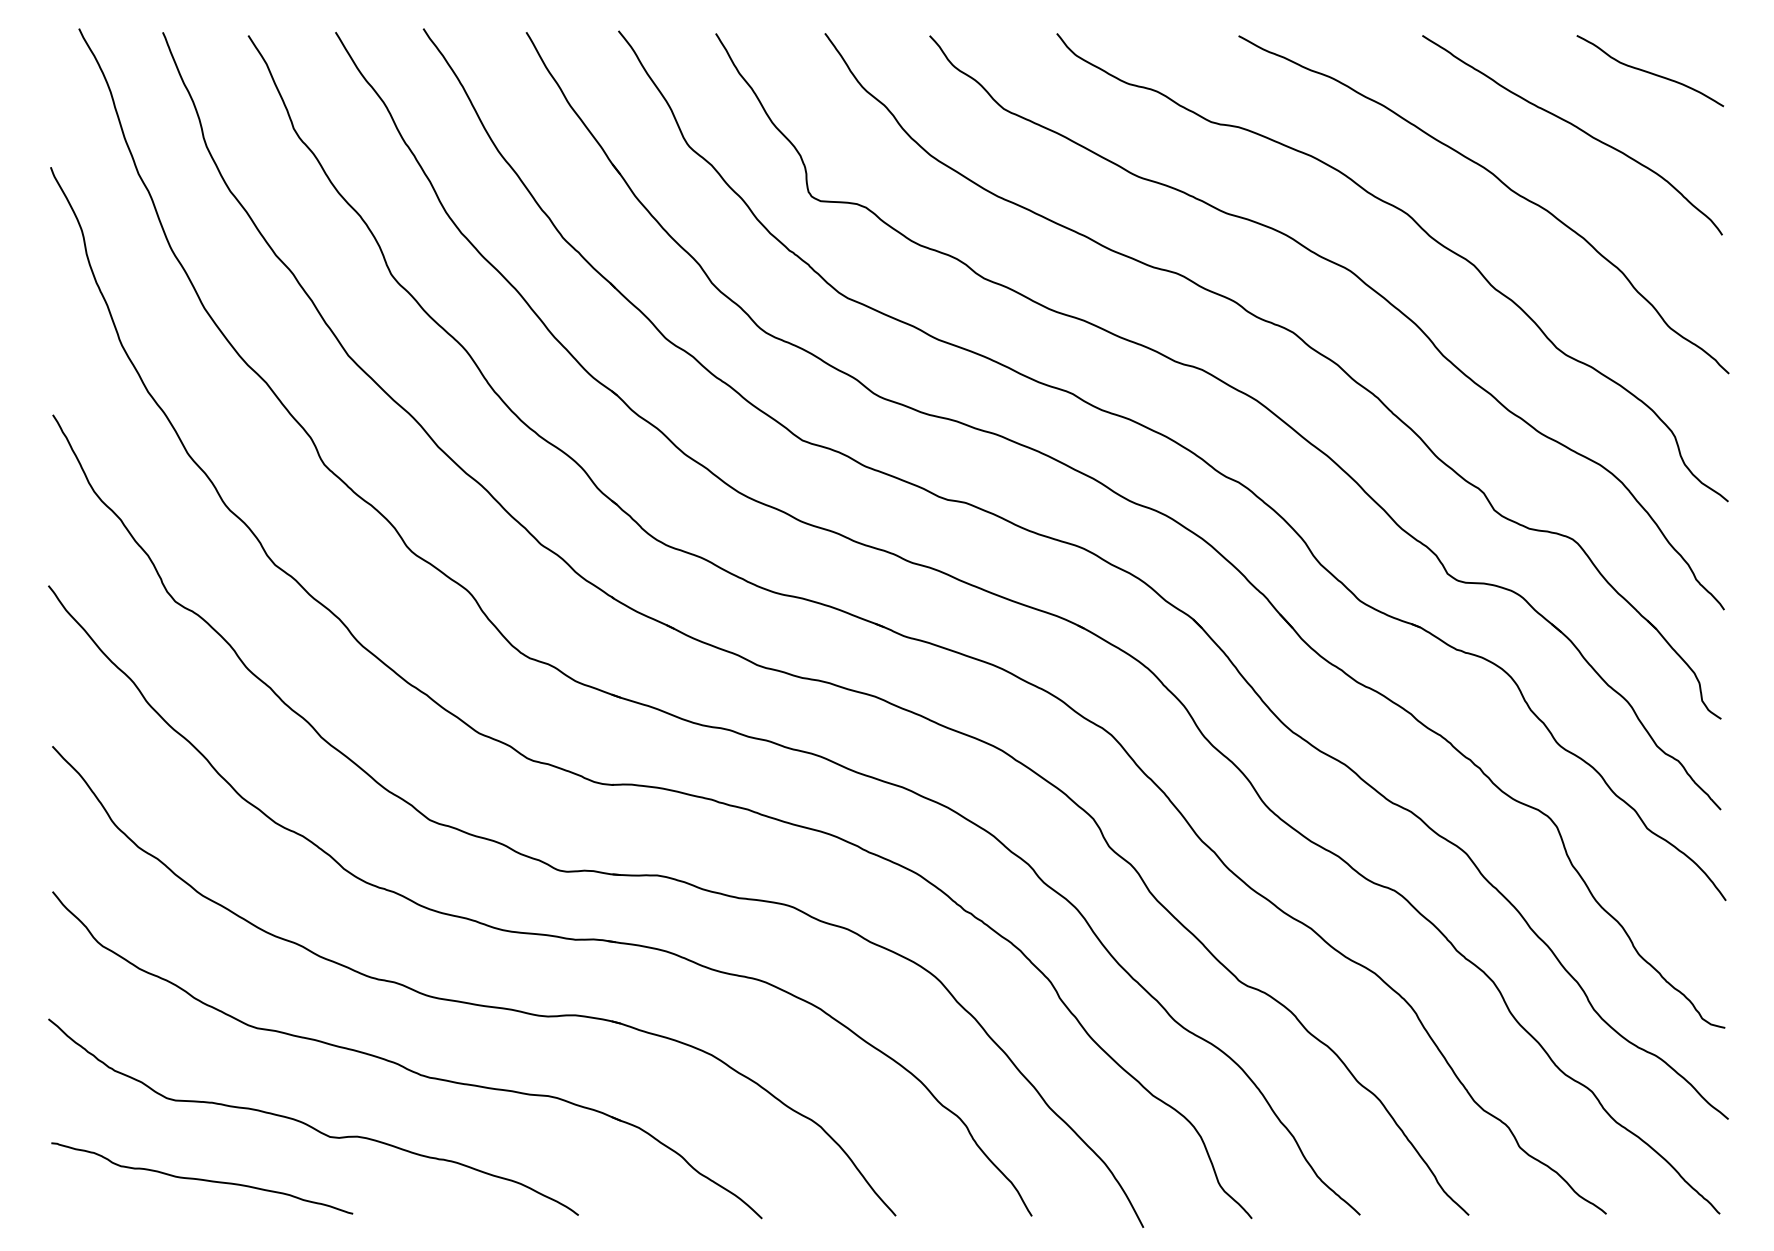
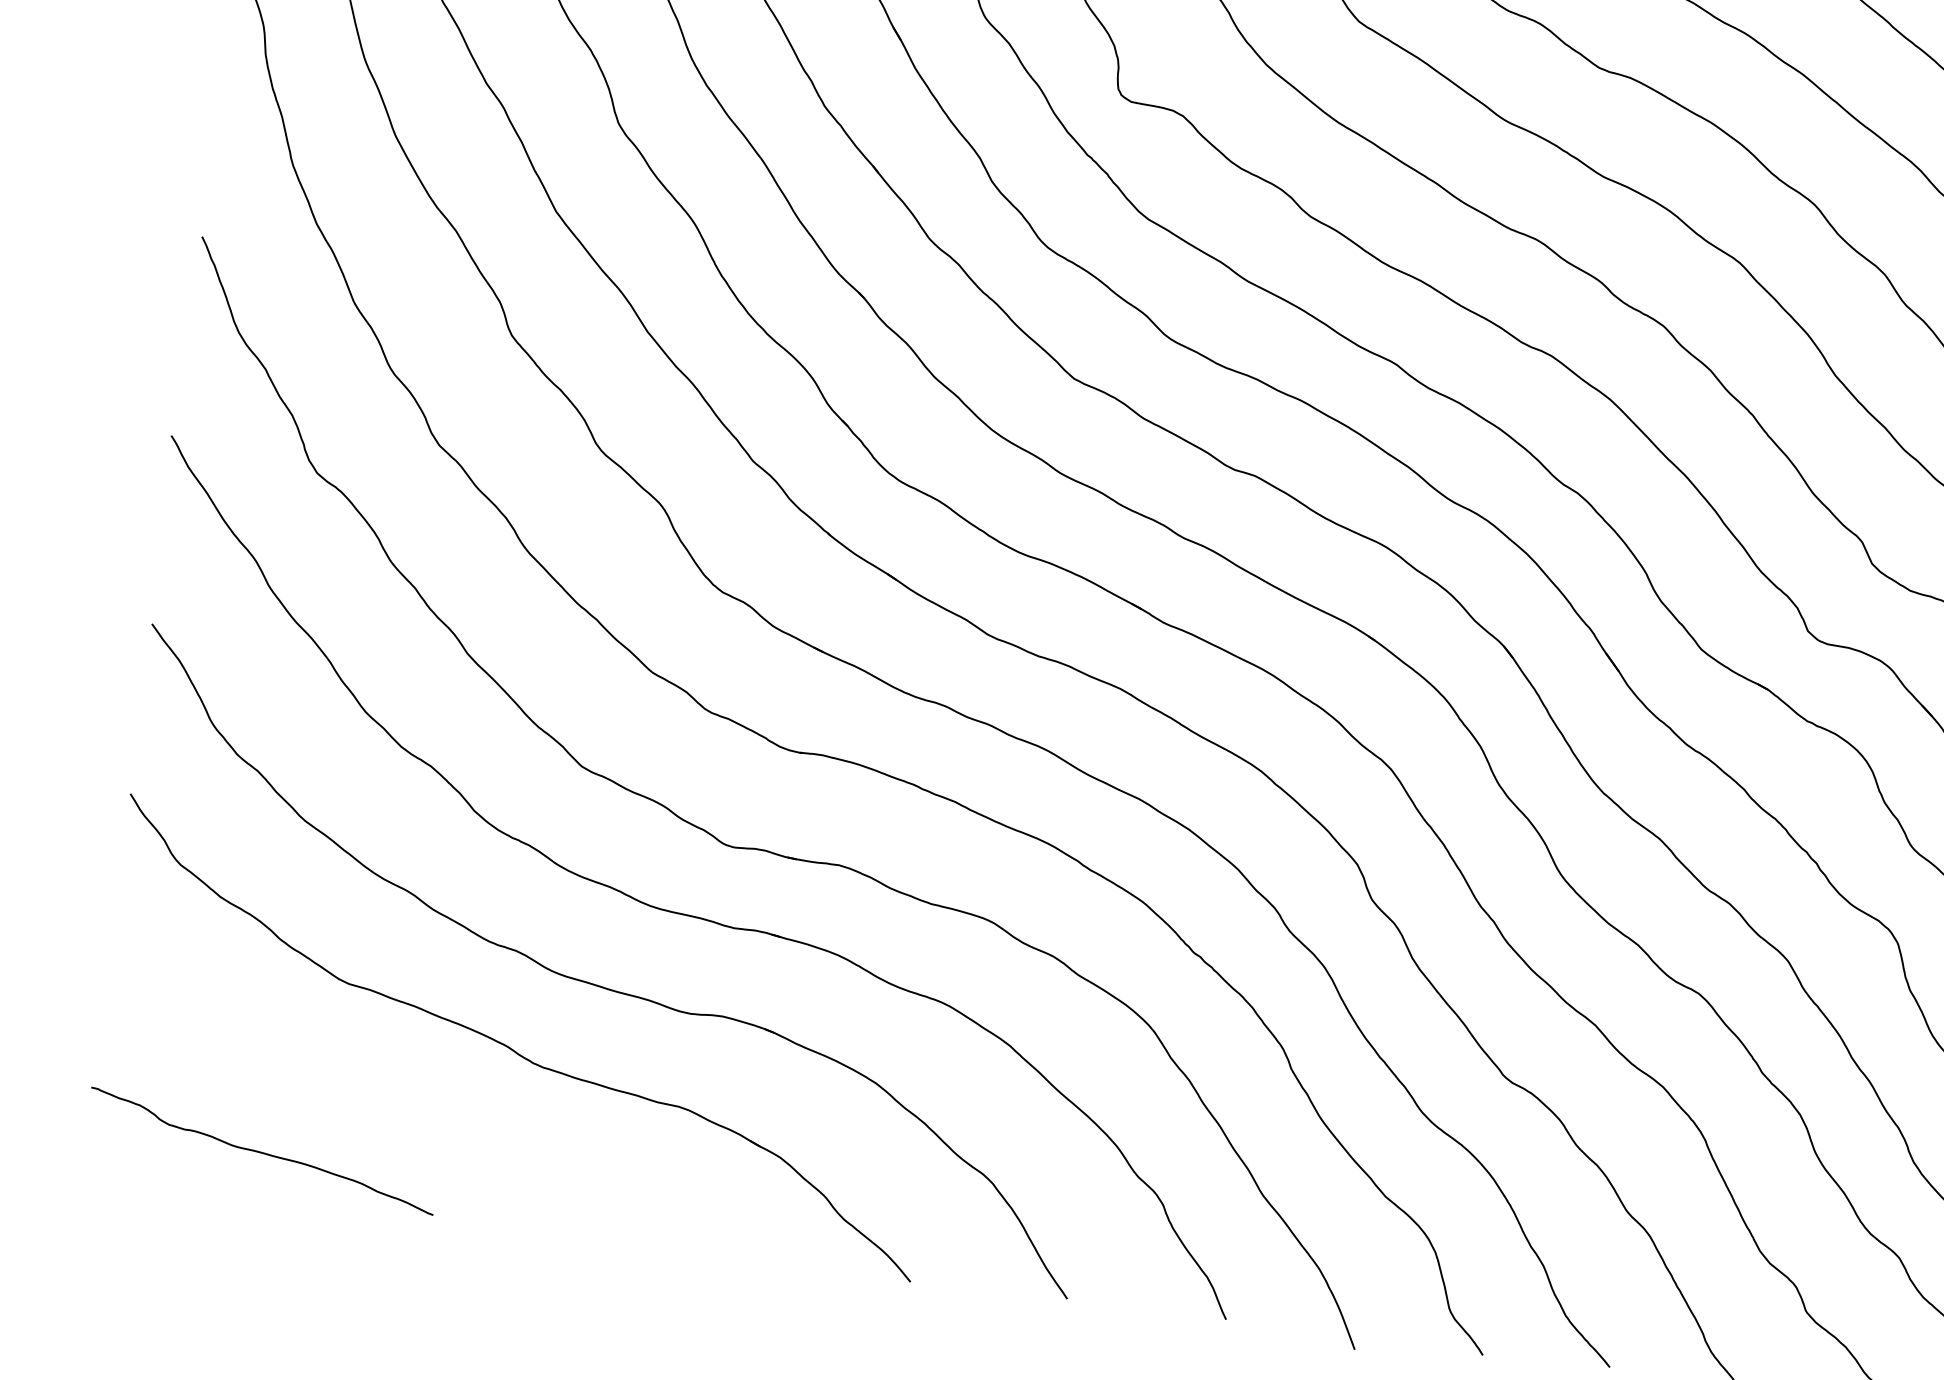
curve: (308, 1124) -> (394, 1104), removed

